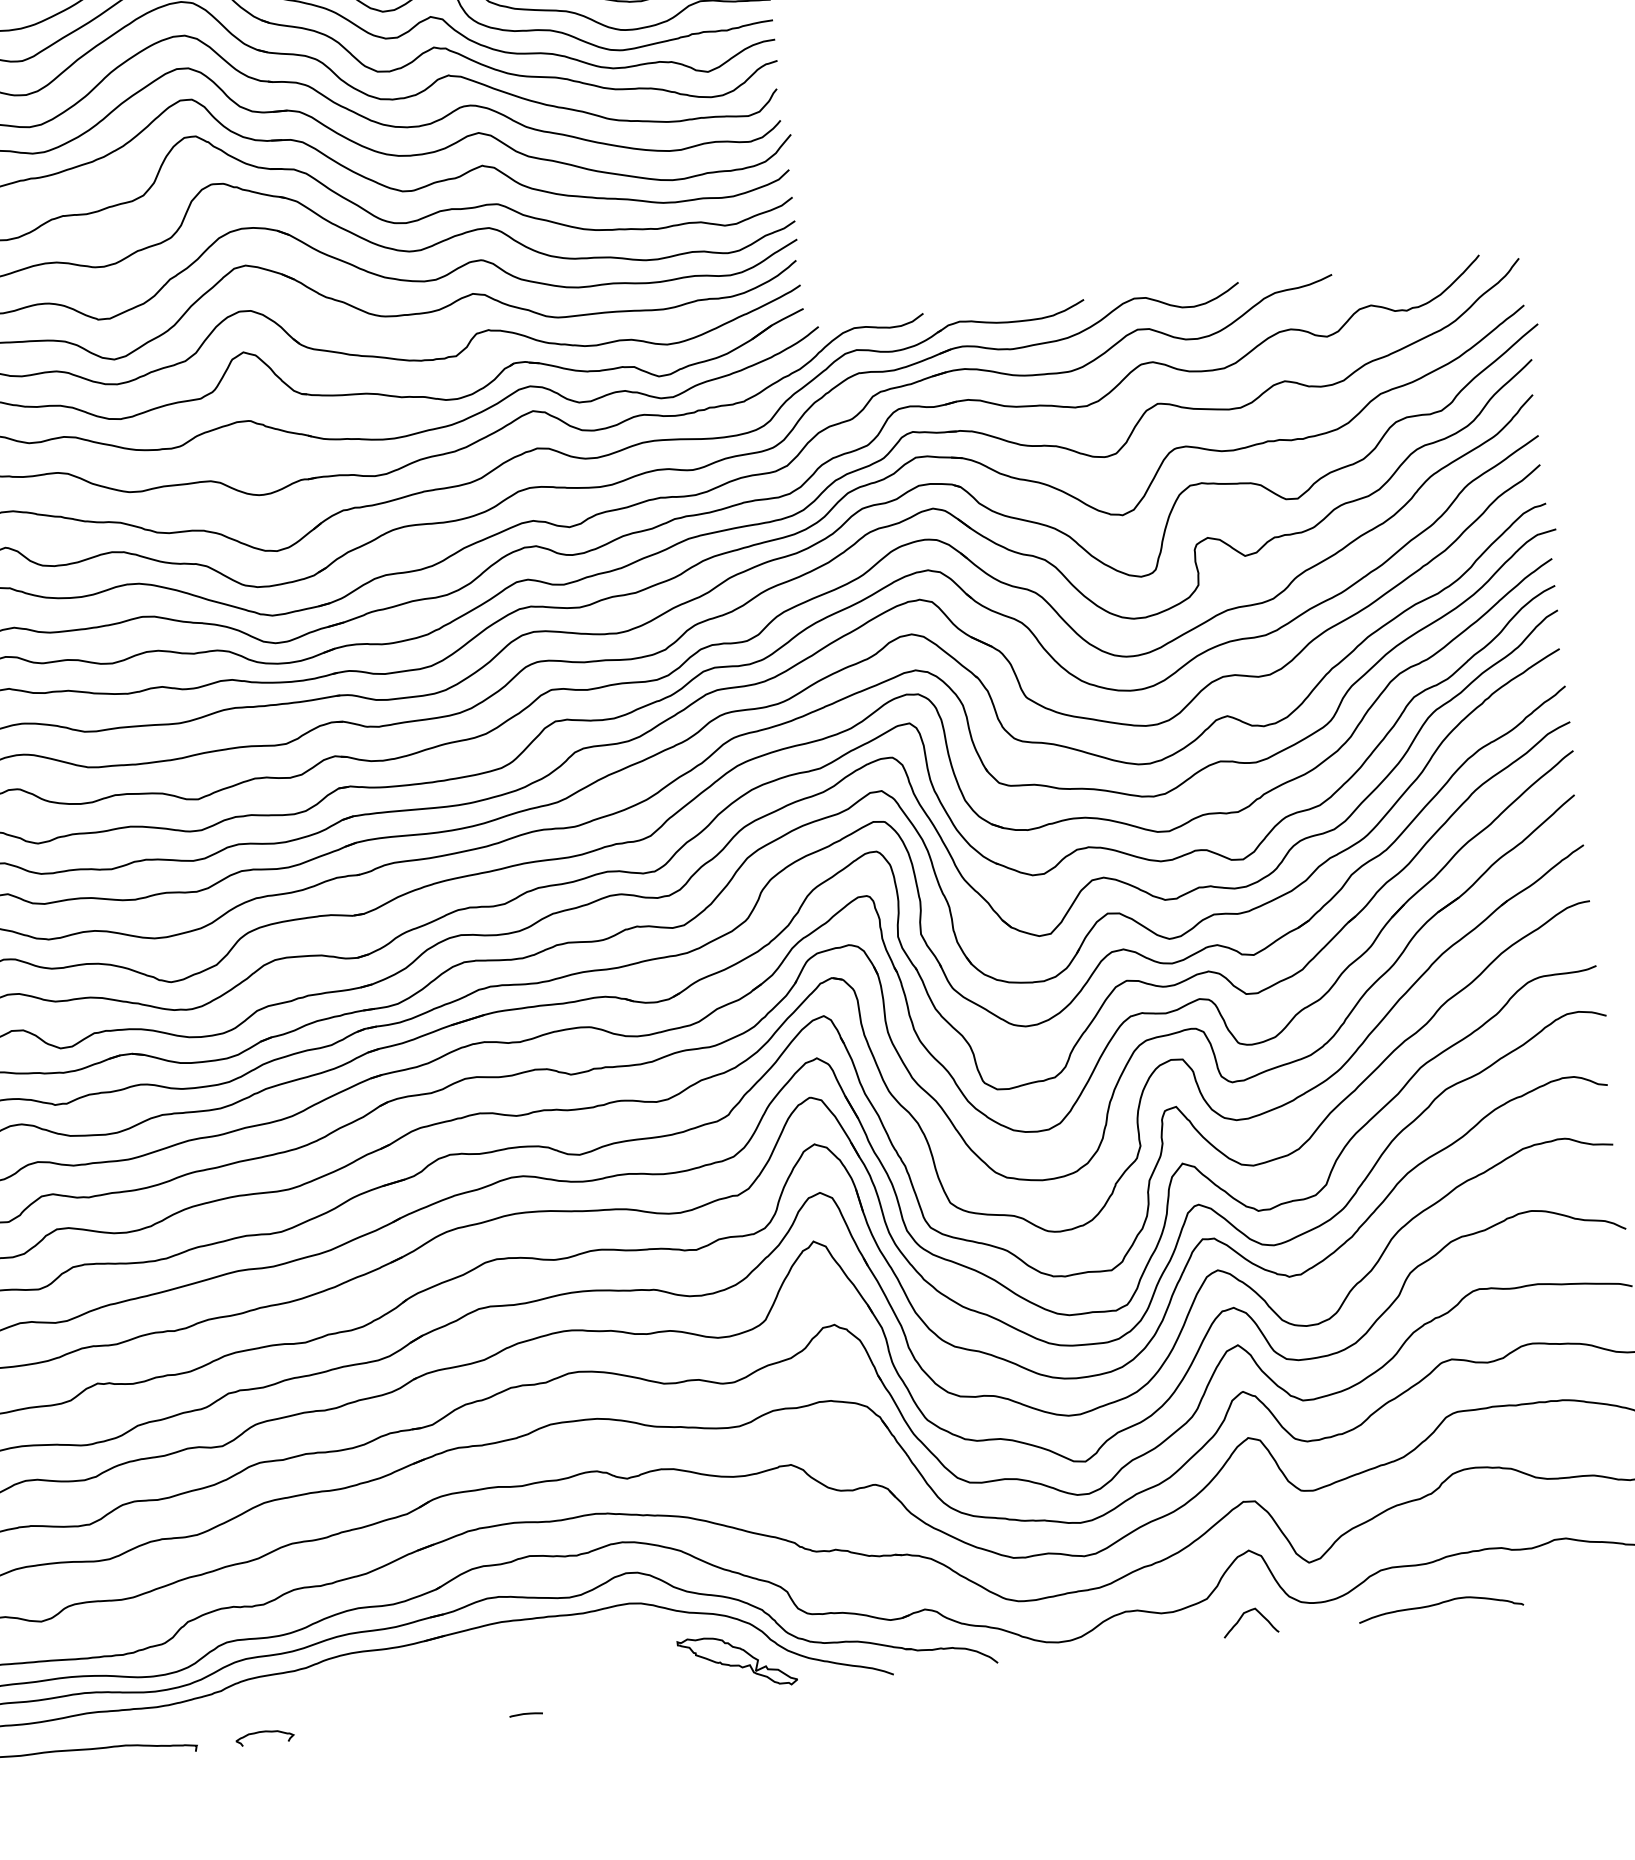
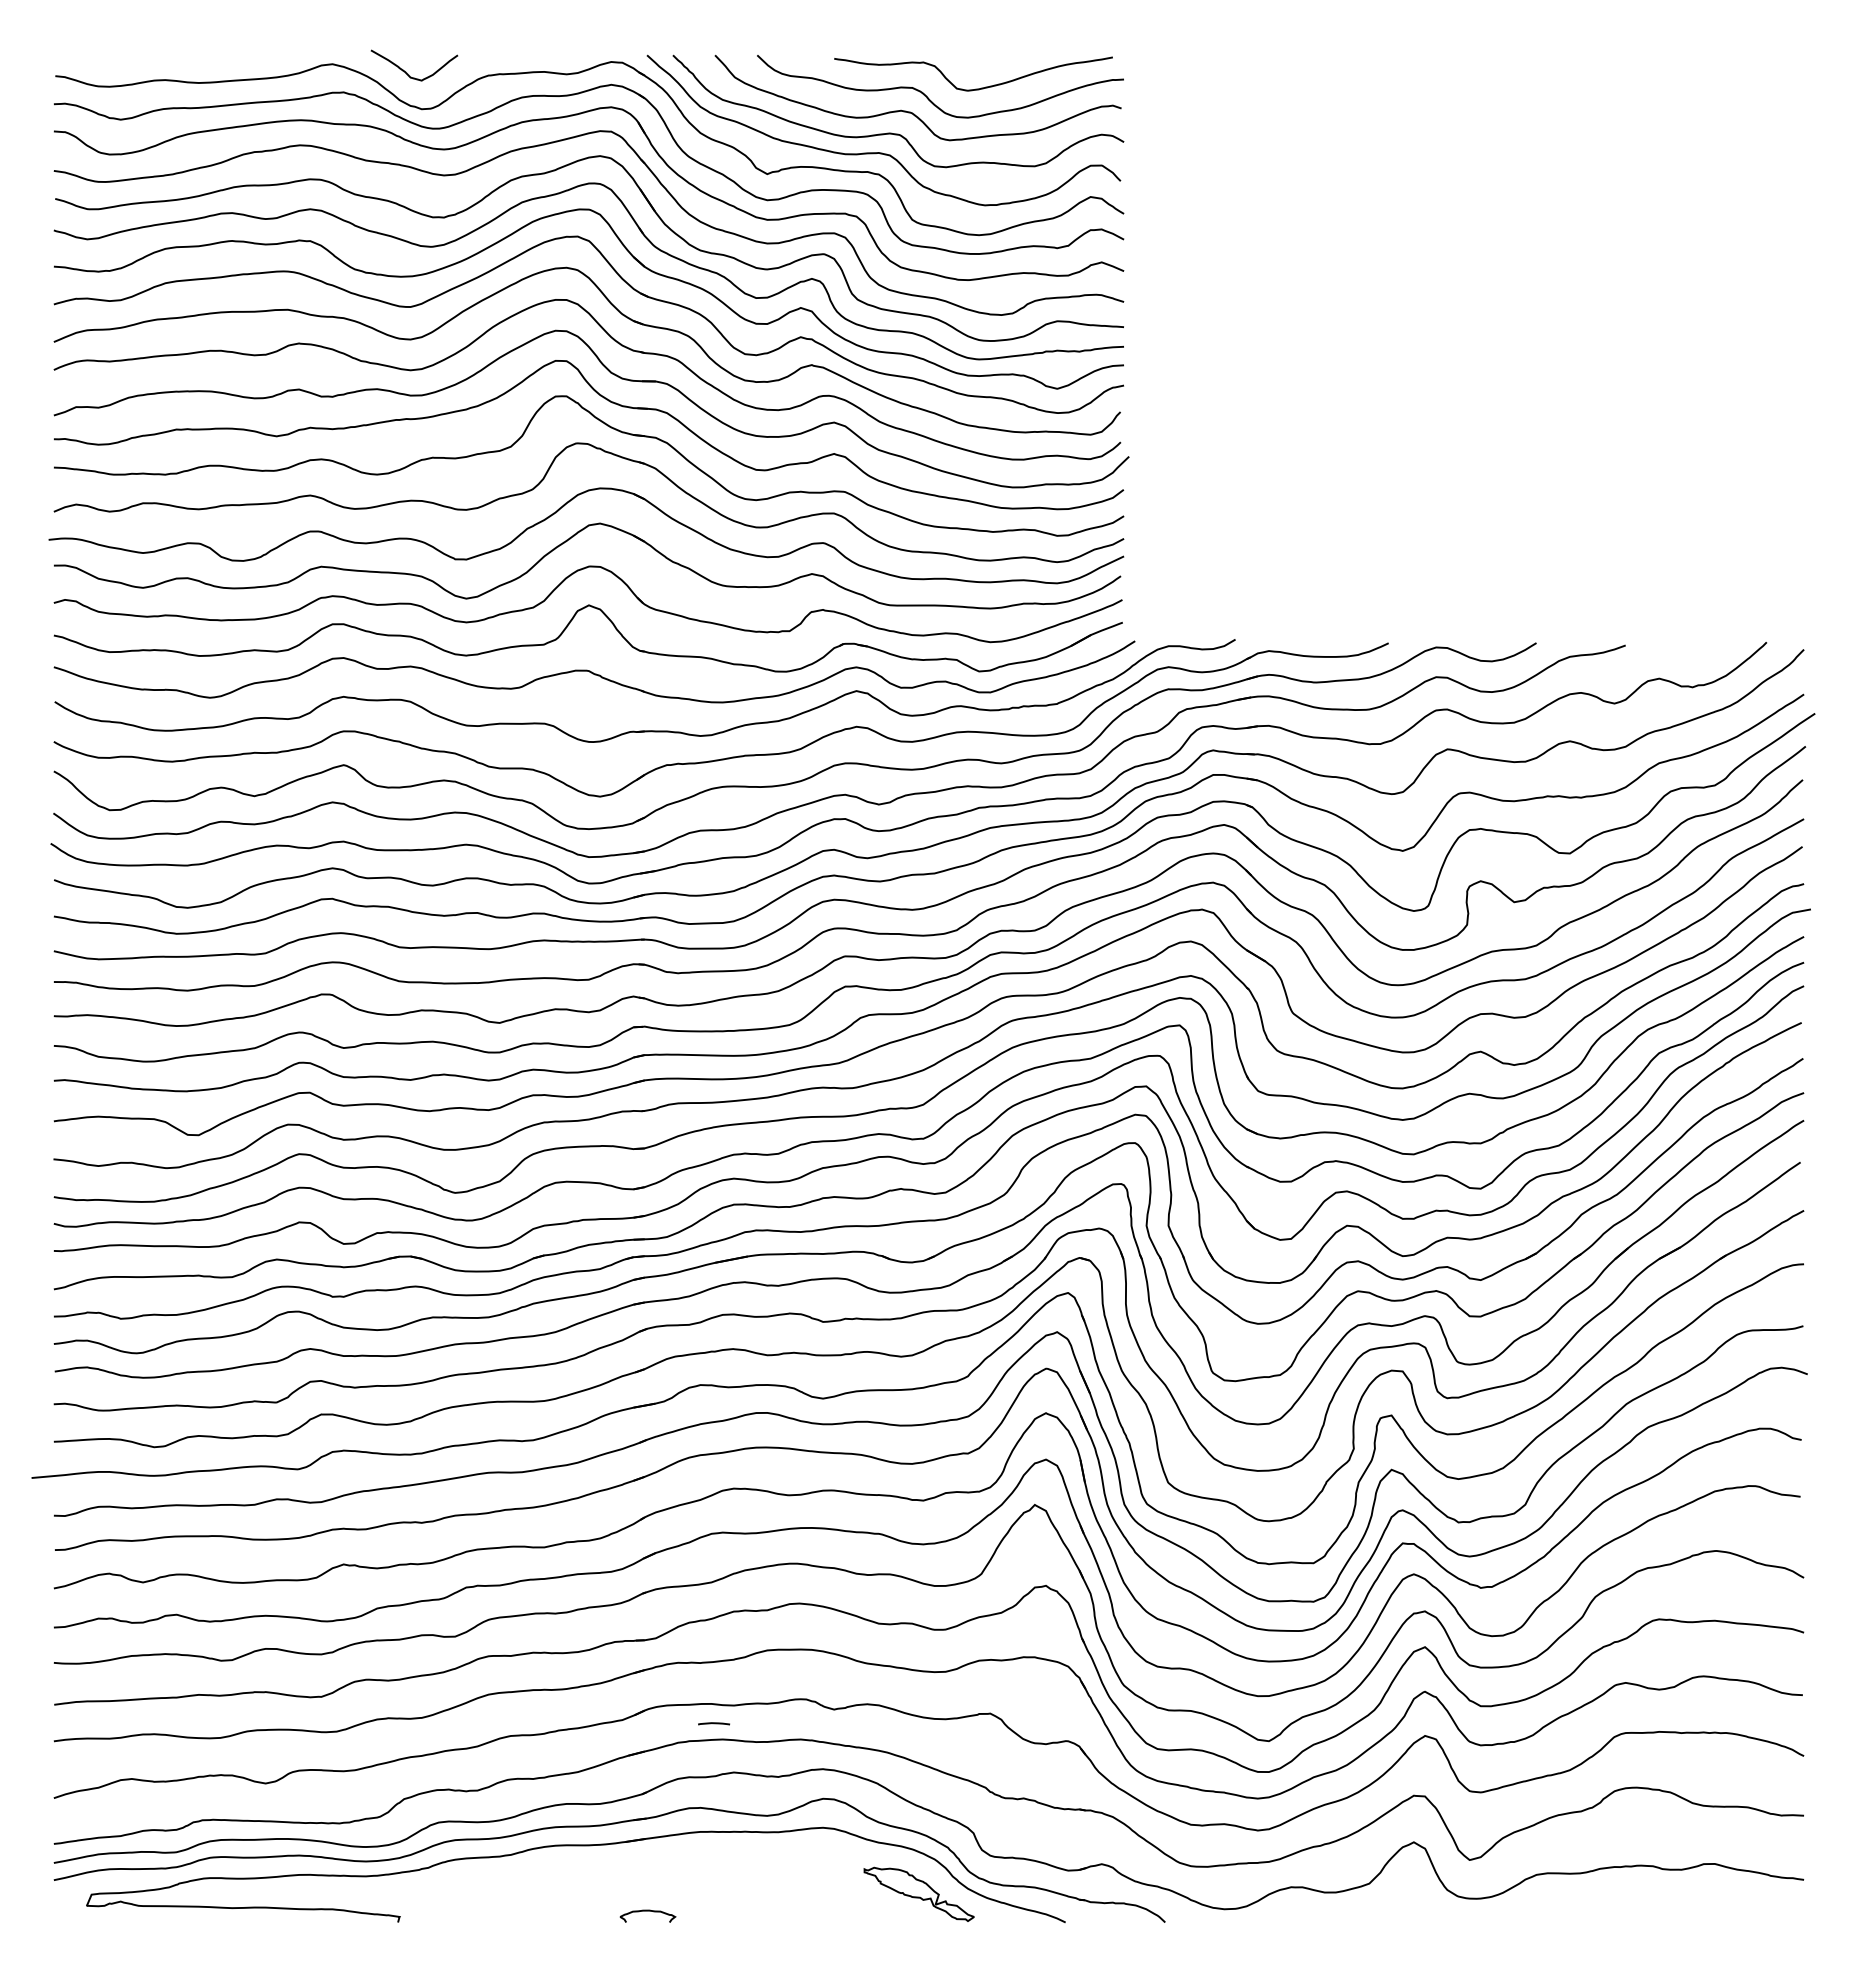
curve: (1439, 1604) -> (1588, 1913), removed
curve: (1242, 1618) -> (1400, 1905), removed
line: (525, 1714) -> (713, 1723), moved
curve: (264, 1732) -> (647, 1911), moved

